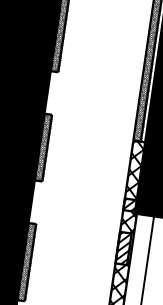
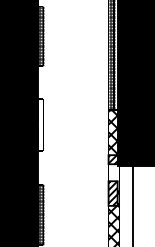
hatch: (43, 146) -> (40, 124), removed
hatch: (128, 221) -> (113, 172), removed

